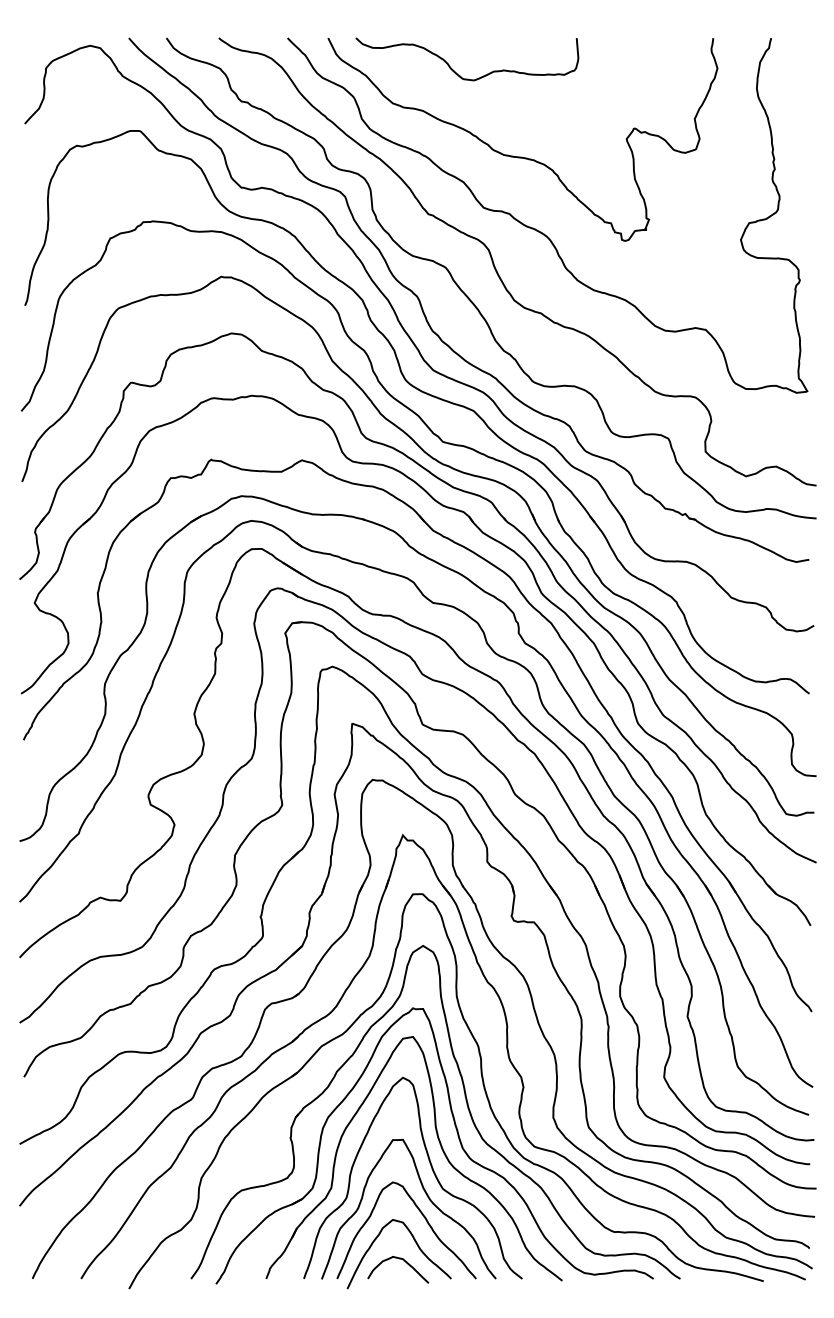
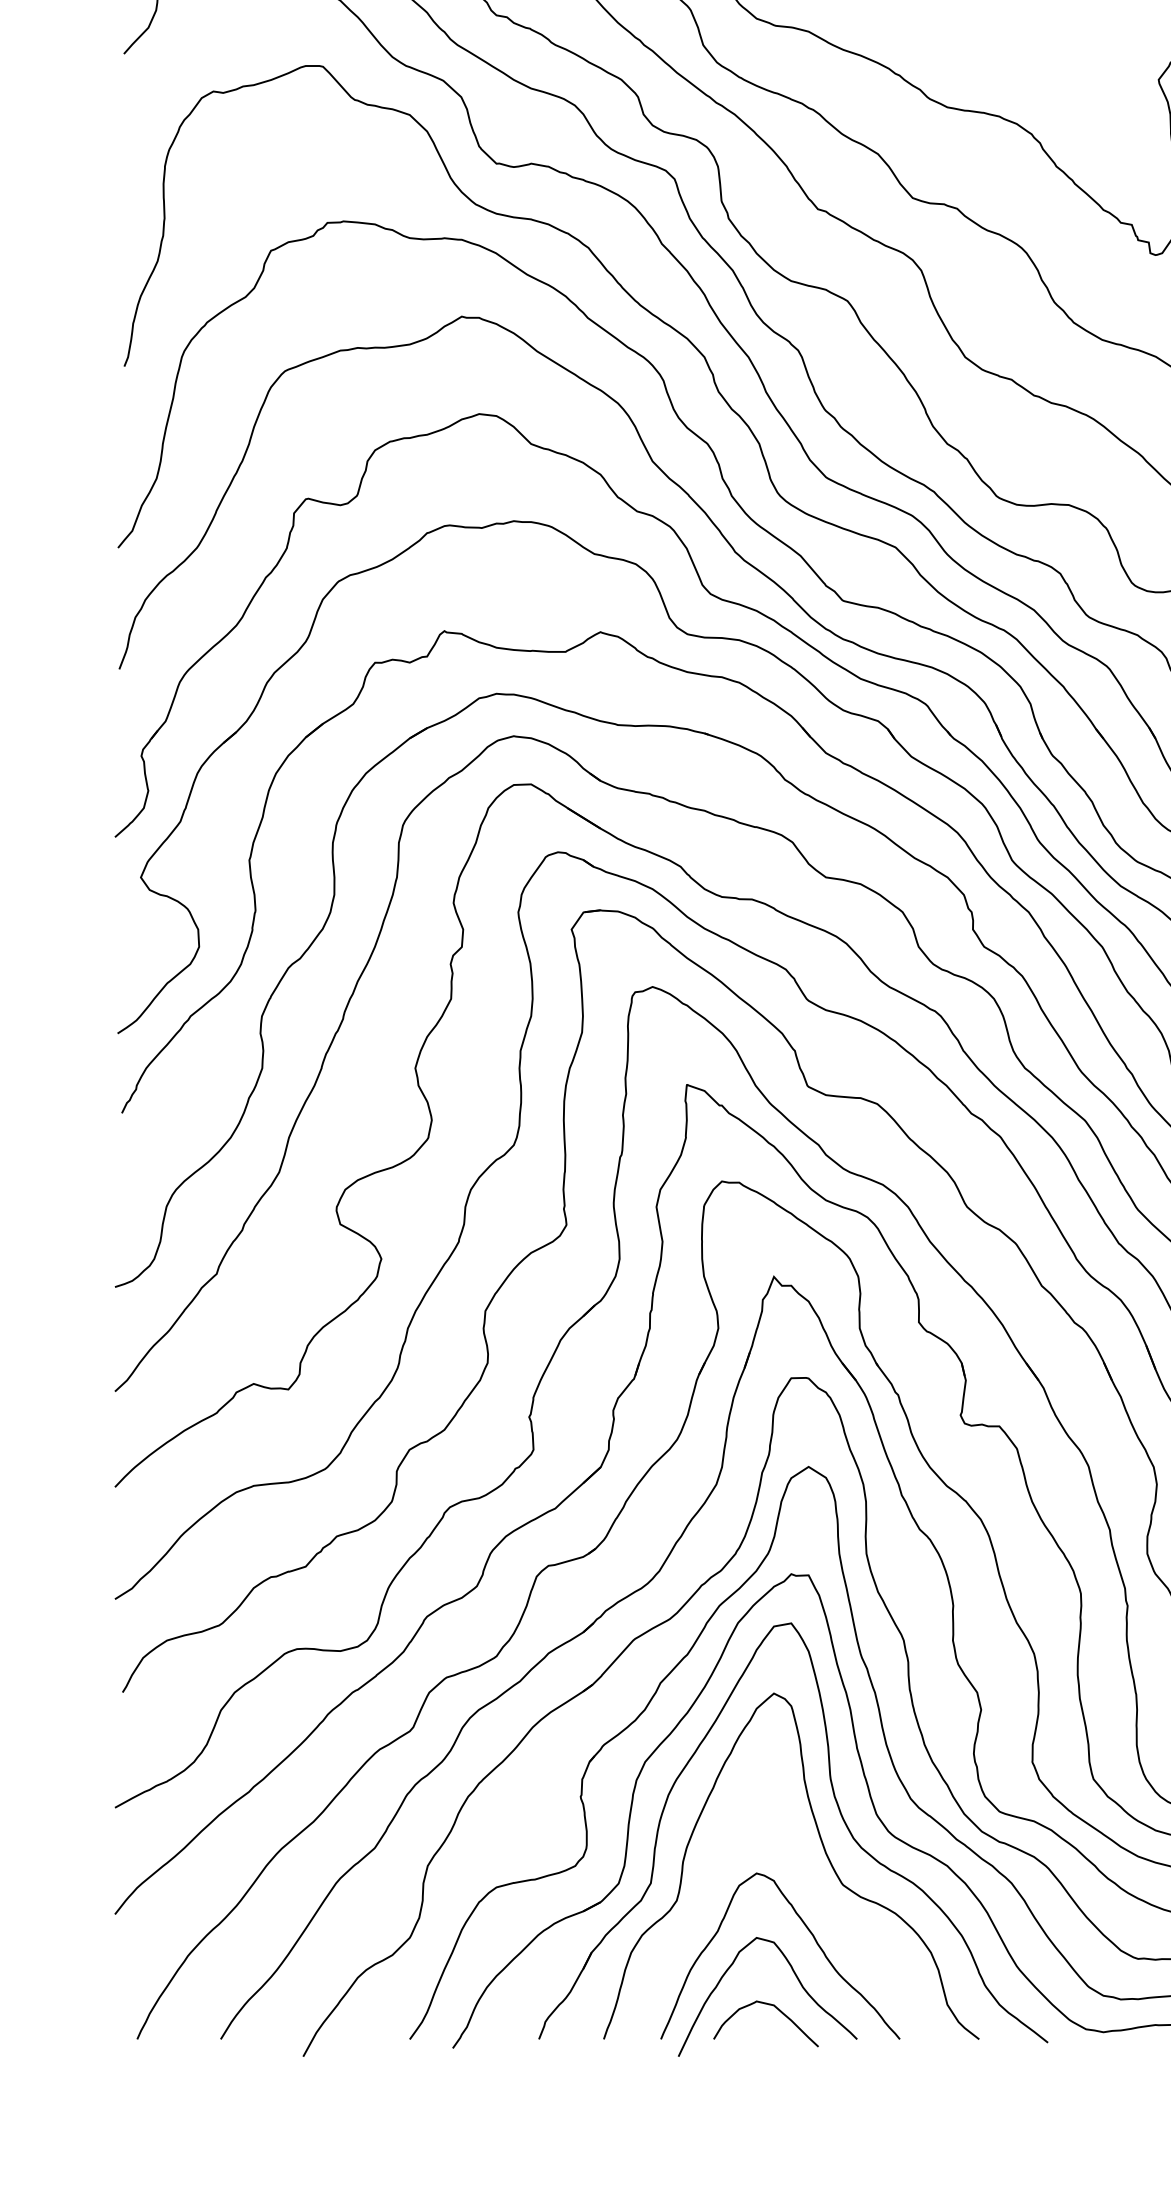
curve: (428, 1199) -> (817, 1902), removed

